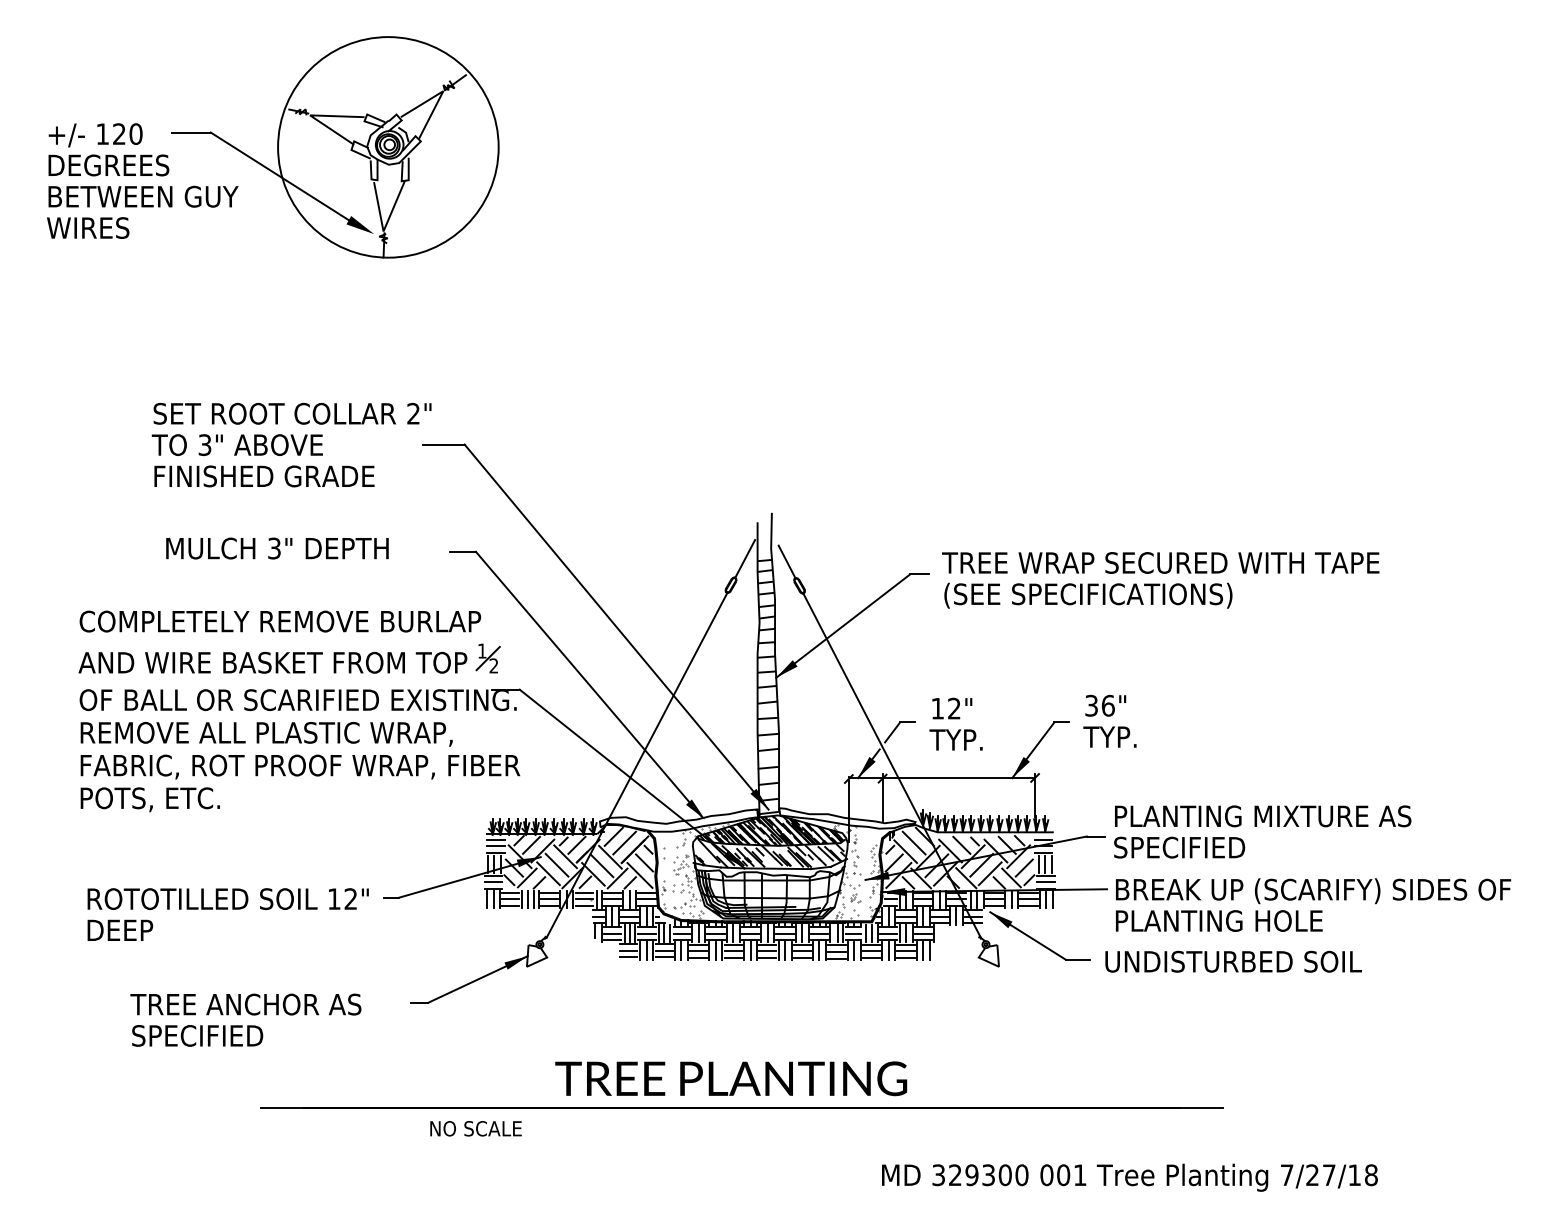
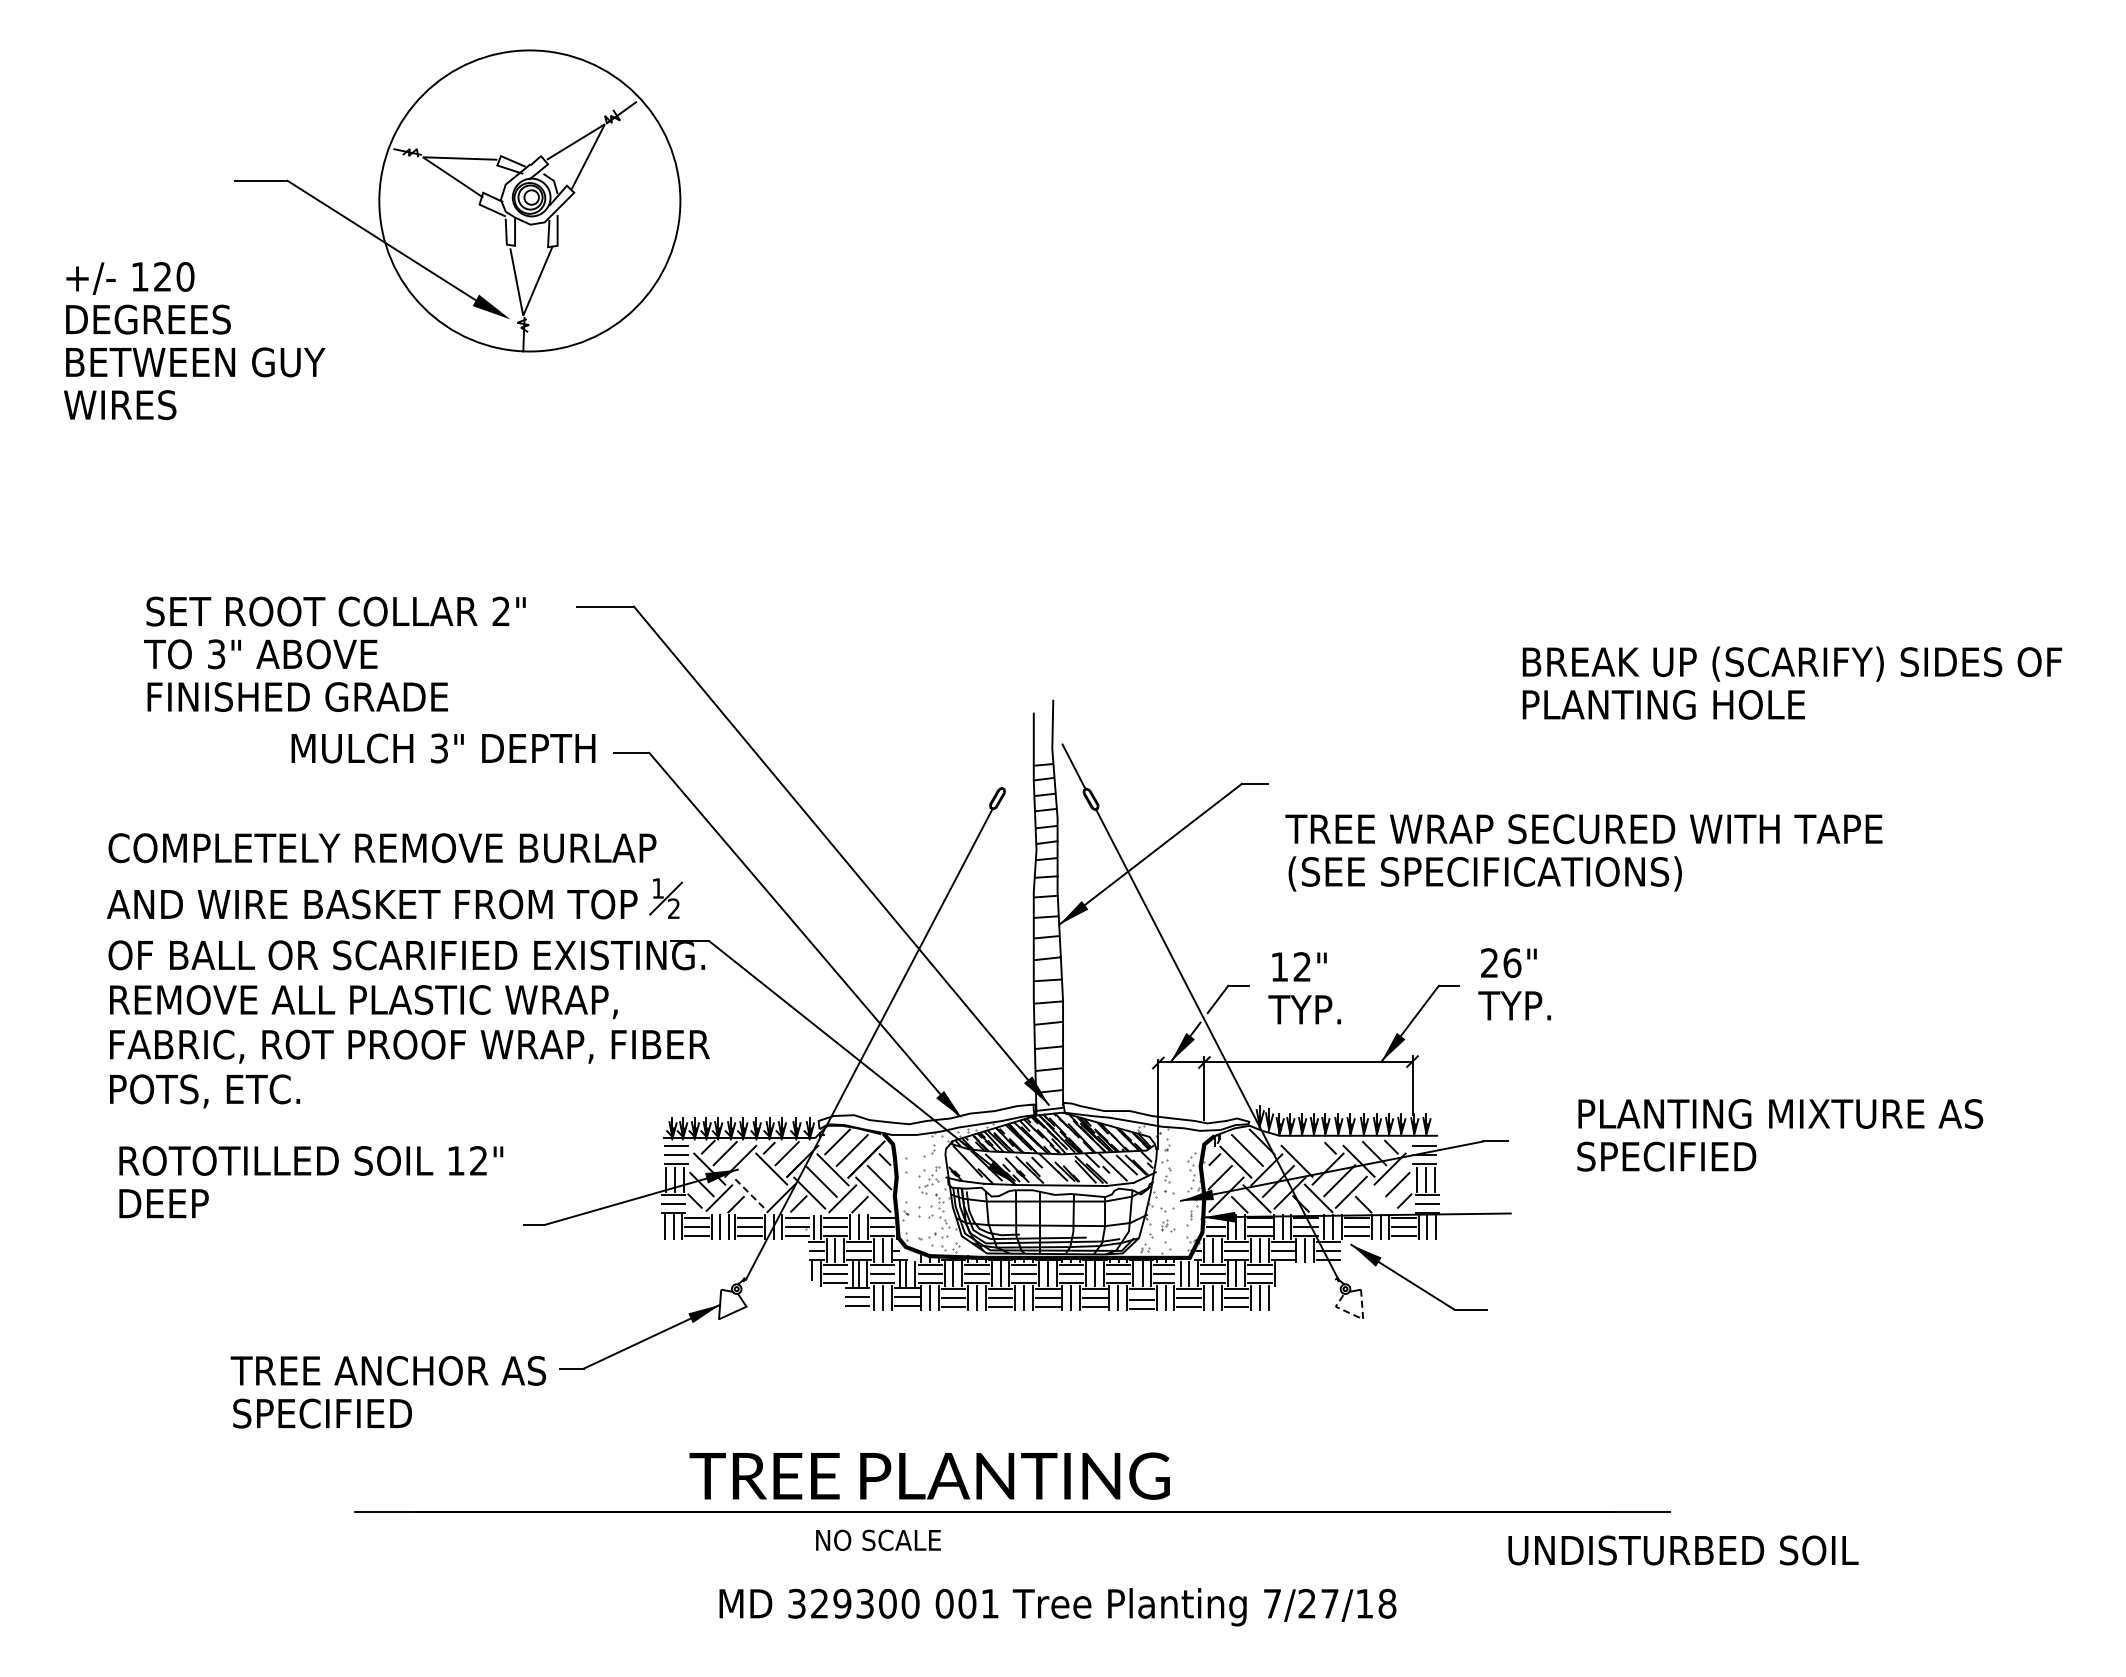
text: (142, 180) -> (194, 340), moved
text: (291, 444) -> (334, 653), moved
text: (277, 548) -> (443, 748), moved
line: (744, 558) -> (1016, 762), removed
text: (1160, 580) -> (1583, 852), moved
text: (1091, 706) -> (1489, 963), 36" -> 26"
text: (1262, 832) -> (1780, 1135), moved
line: (961, 845) -> (1312, 1153), removed
line: (556, 865) -> (759, 1180), removed
line: (548, 873) -> (748, 1192), solid -> dashed
line: (1011, 877) -> (1380, 1197), removed
text: (1313, 904) -> (1792, 682), moved
text: (228, 914) -> (311, 1182), moved
text: (1233, 961) -> (1683, 1550), moved
line: (993, 963) -> (1355, 1315), solid -> dashed
text: (245, 1020) -> (388, 1392), moved
text: (731, 1078) -> (929, 1475), moved
text: (476, 1128) -> (878, 1539), moved
text: (1129, 1177) -> (1057, 1607), moved

